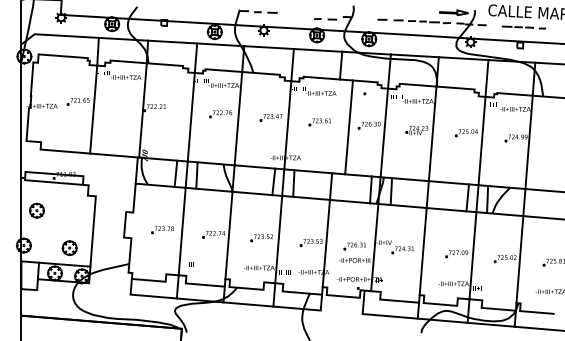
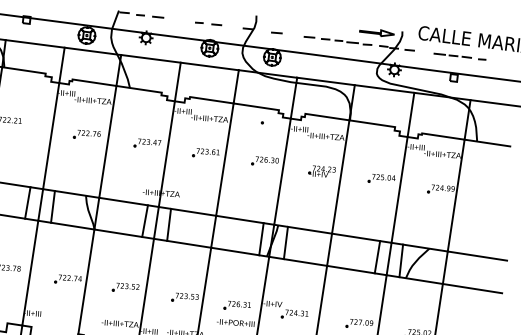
line: (327, 19) -> (210, 24), moved
line: (382, 19) -> (276, 32), moved
line: (348, 127) -> (224, 159), moved

